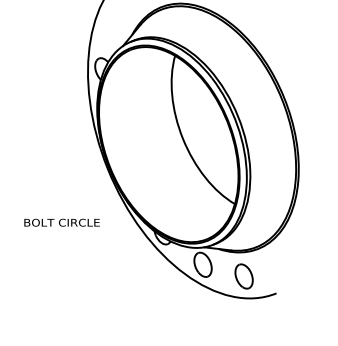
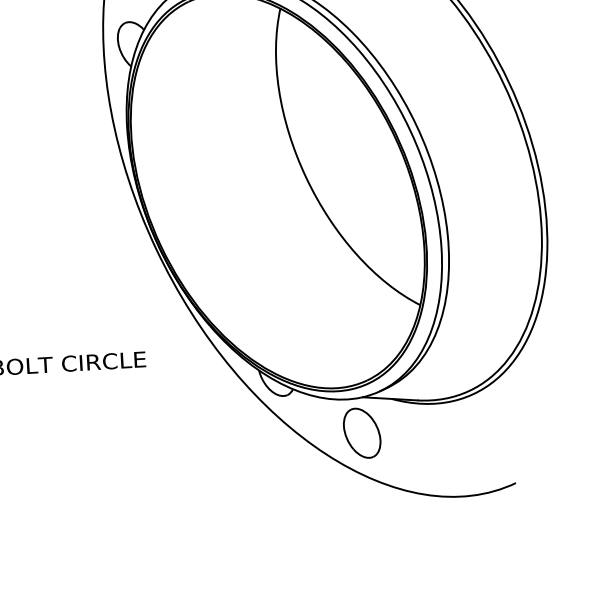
part: (243, 276) -> (446, 452), removed

